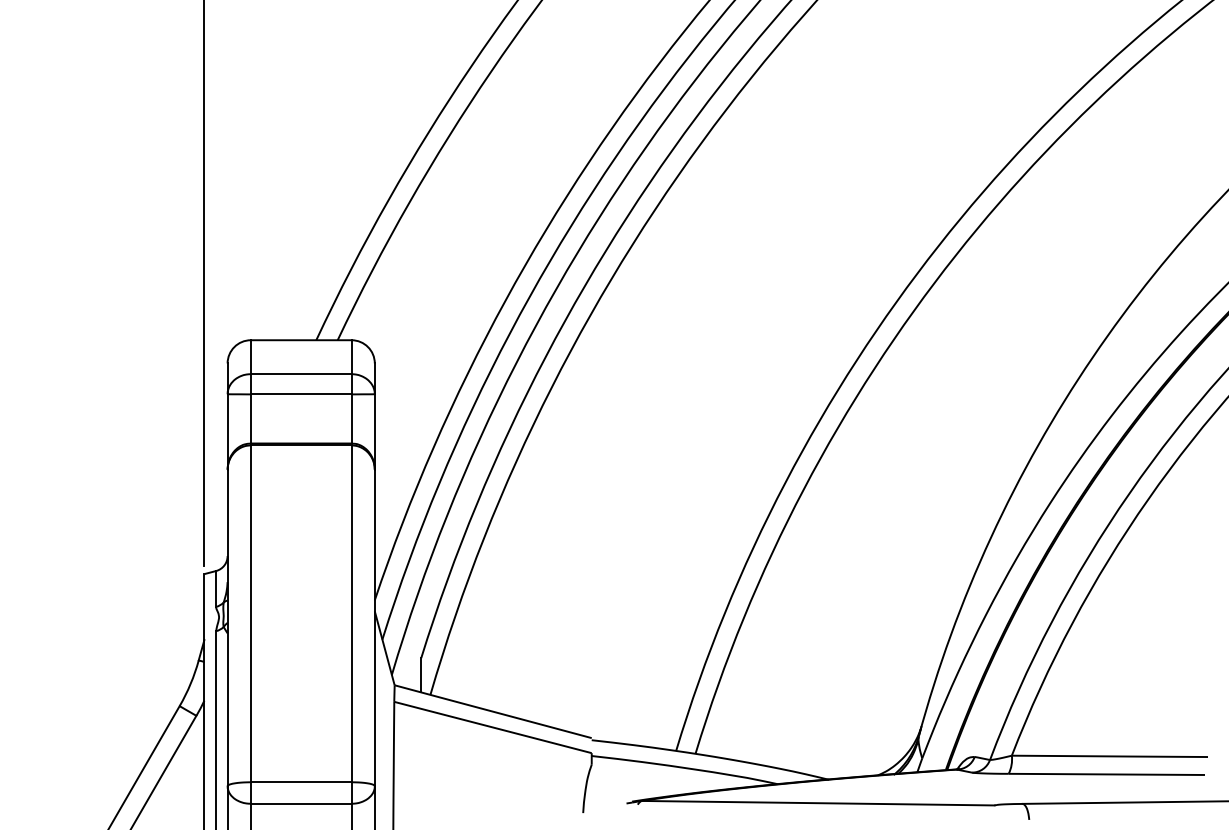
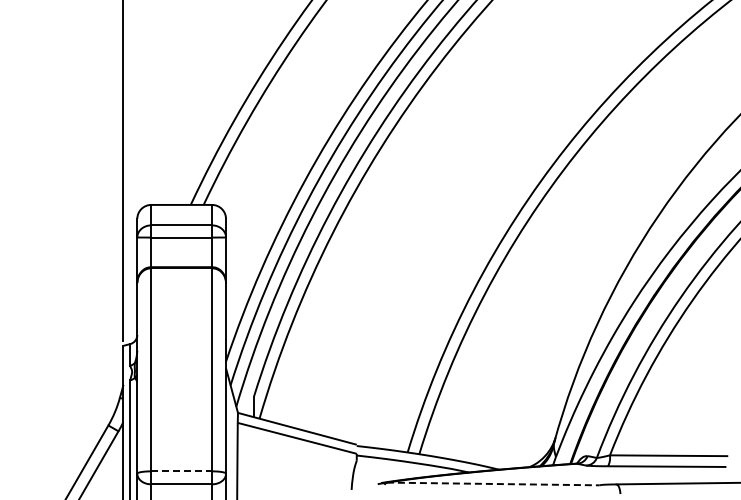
line: (302, 782) -> (182, 471), solid -> dashed
line: (818, 802) -> (493, 483), solid -> dashed

